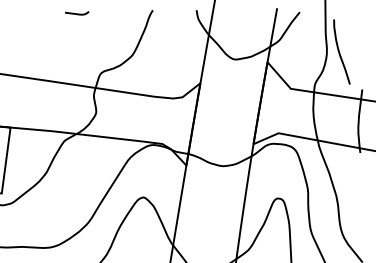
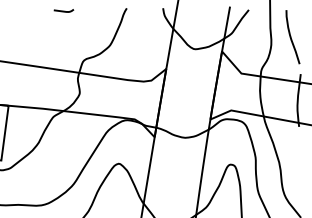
curve: (340, 52) -> (291, 37), moved

